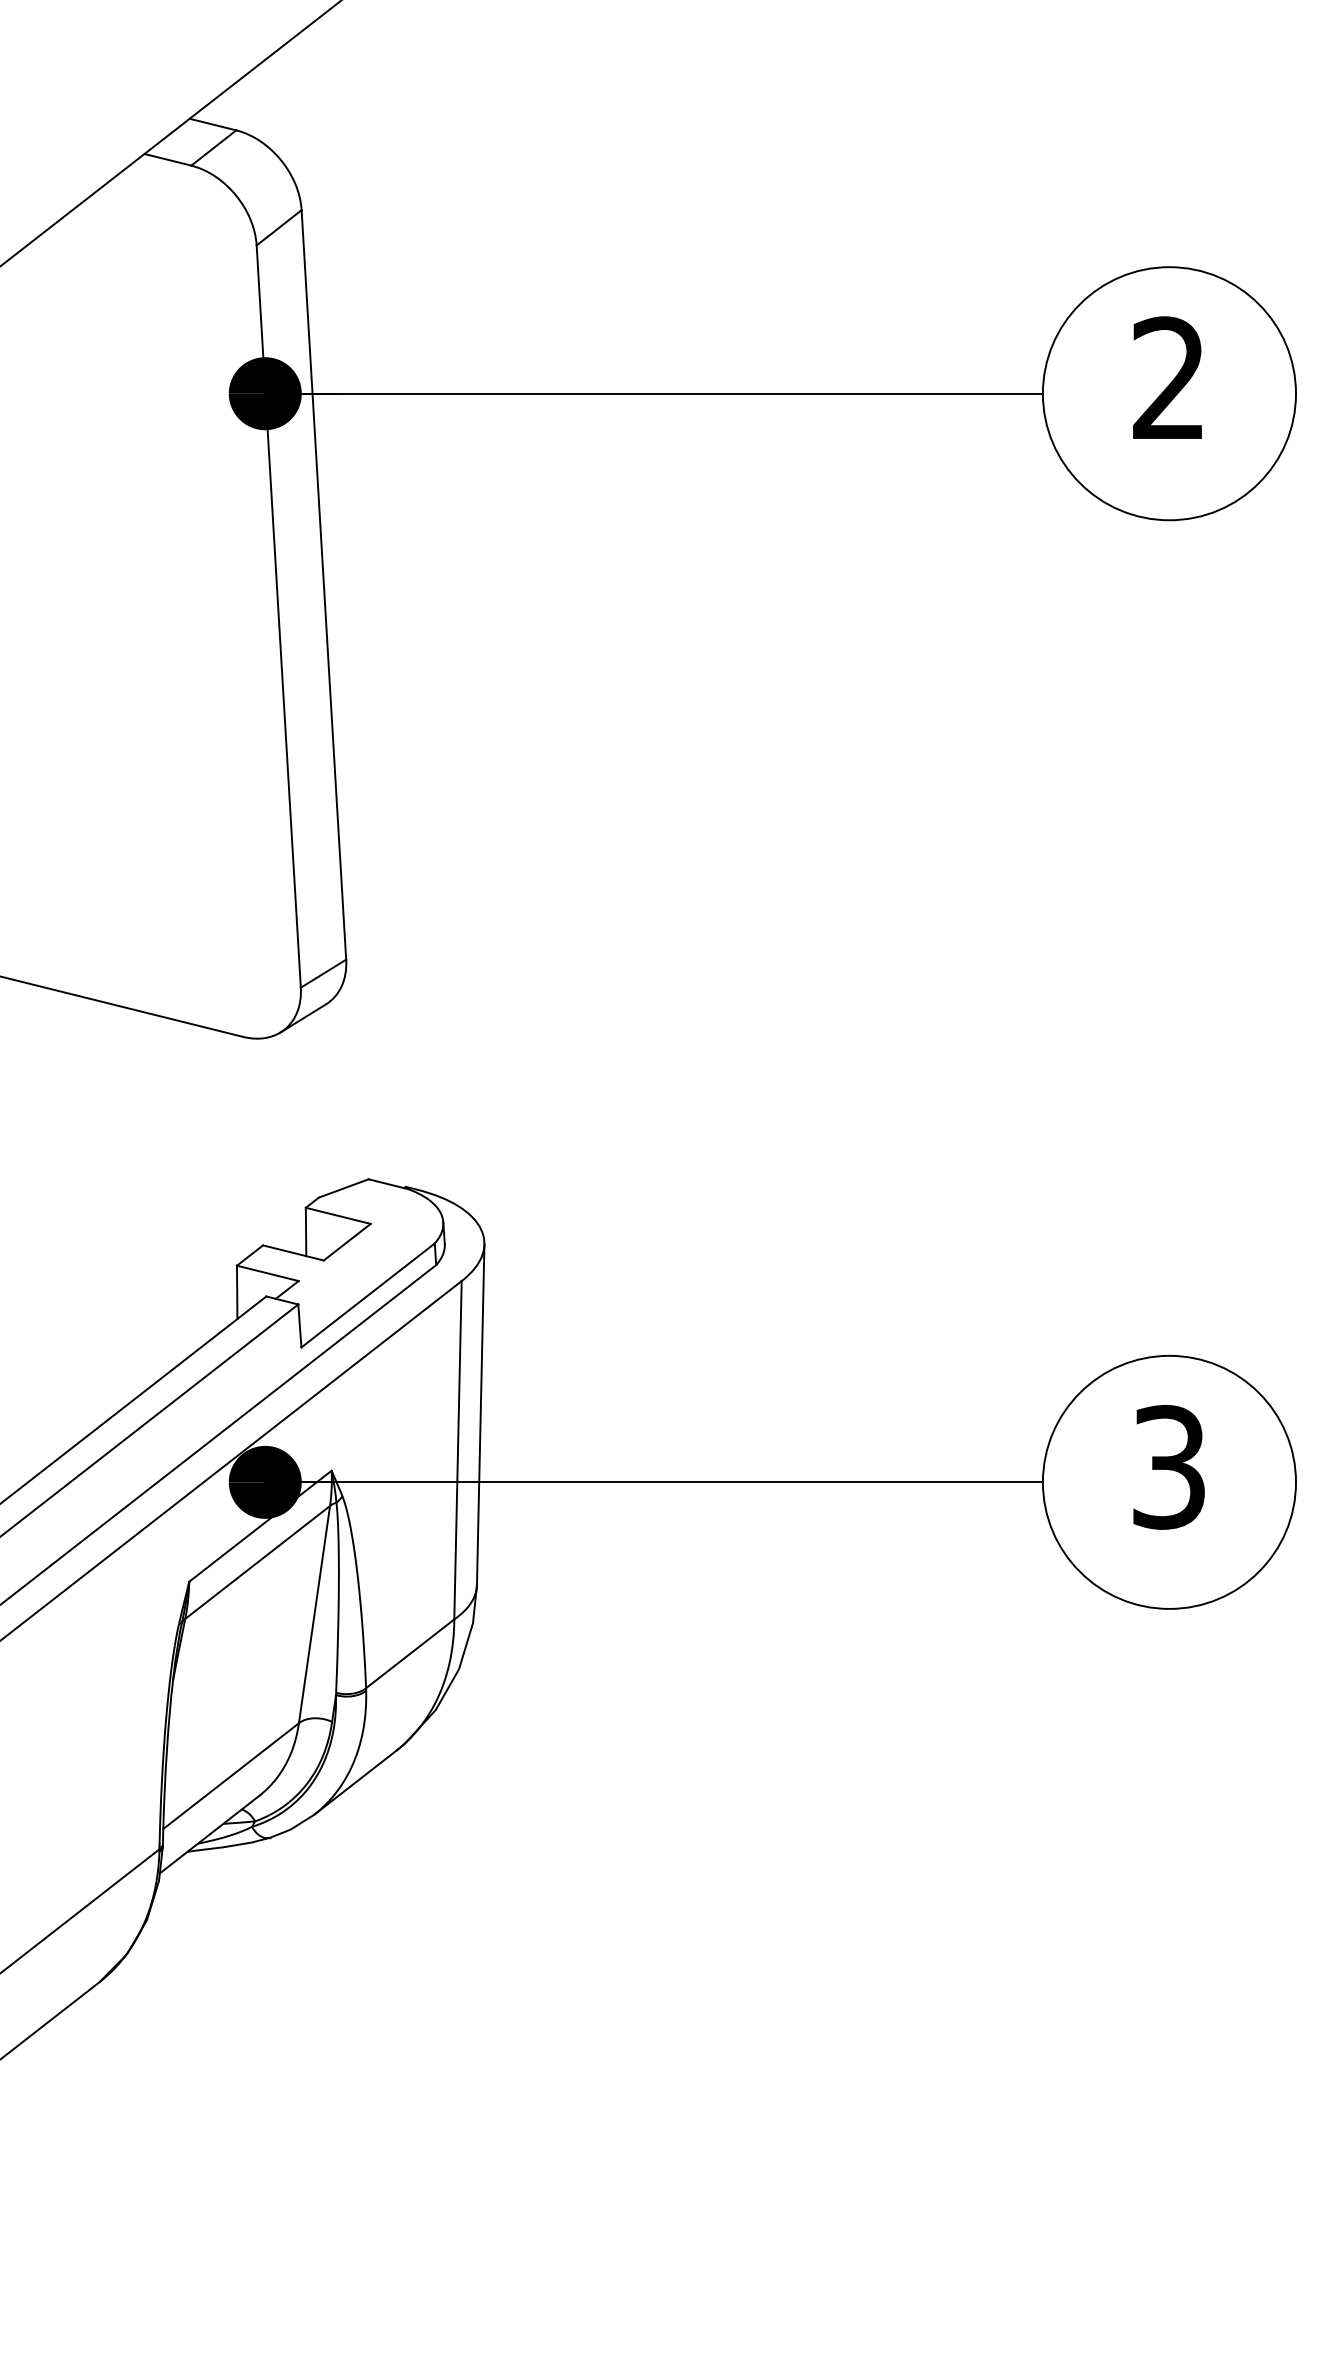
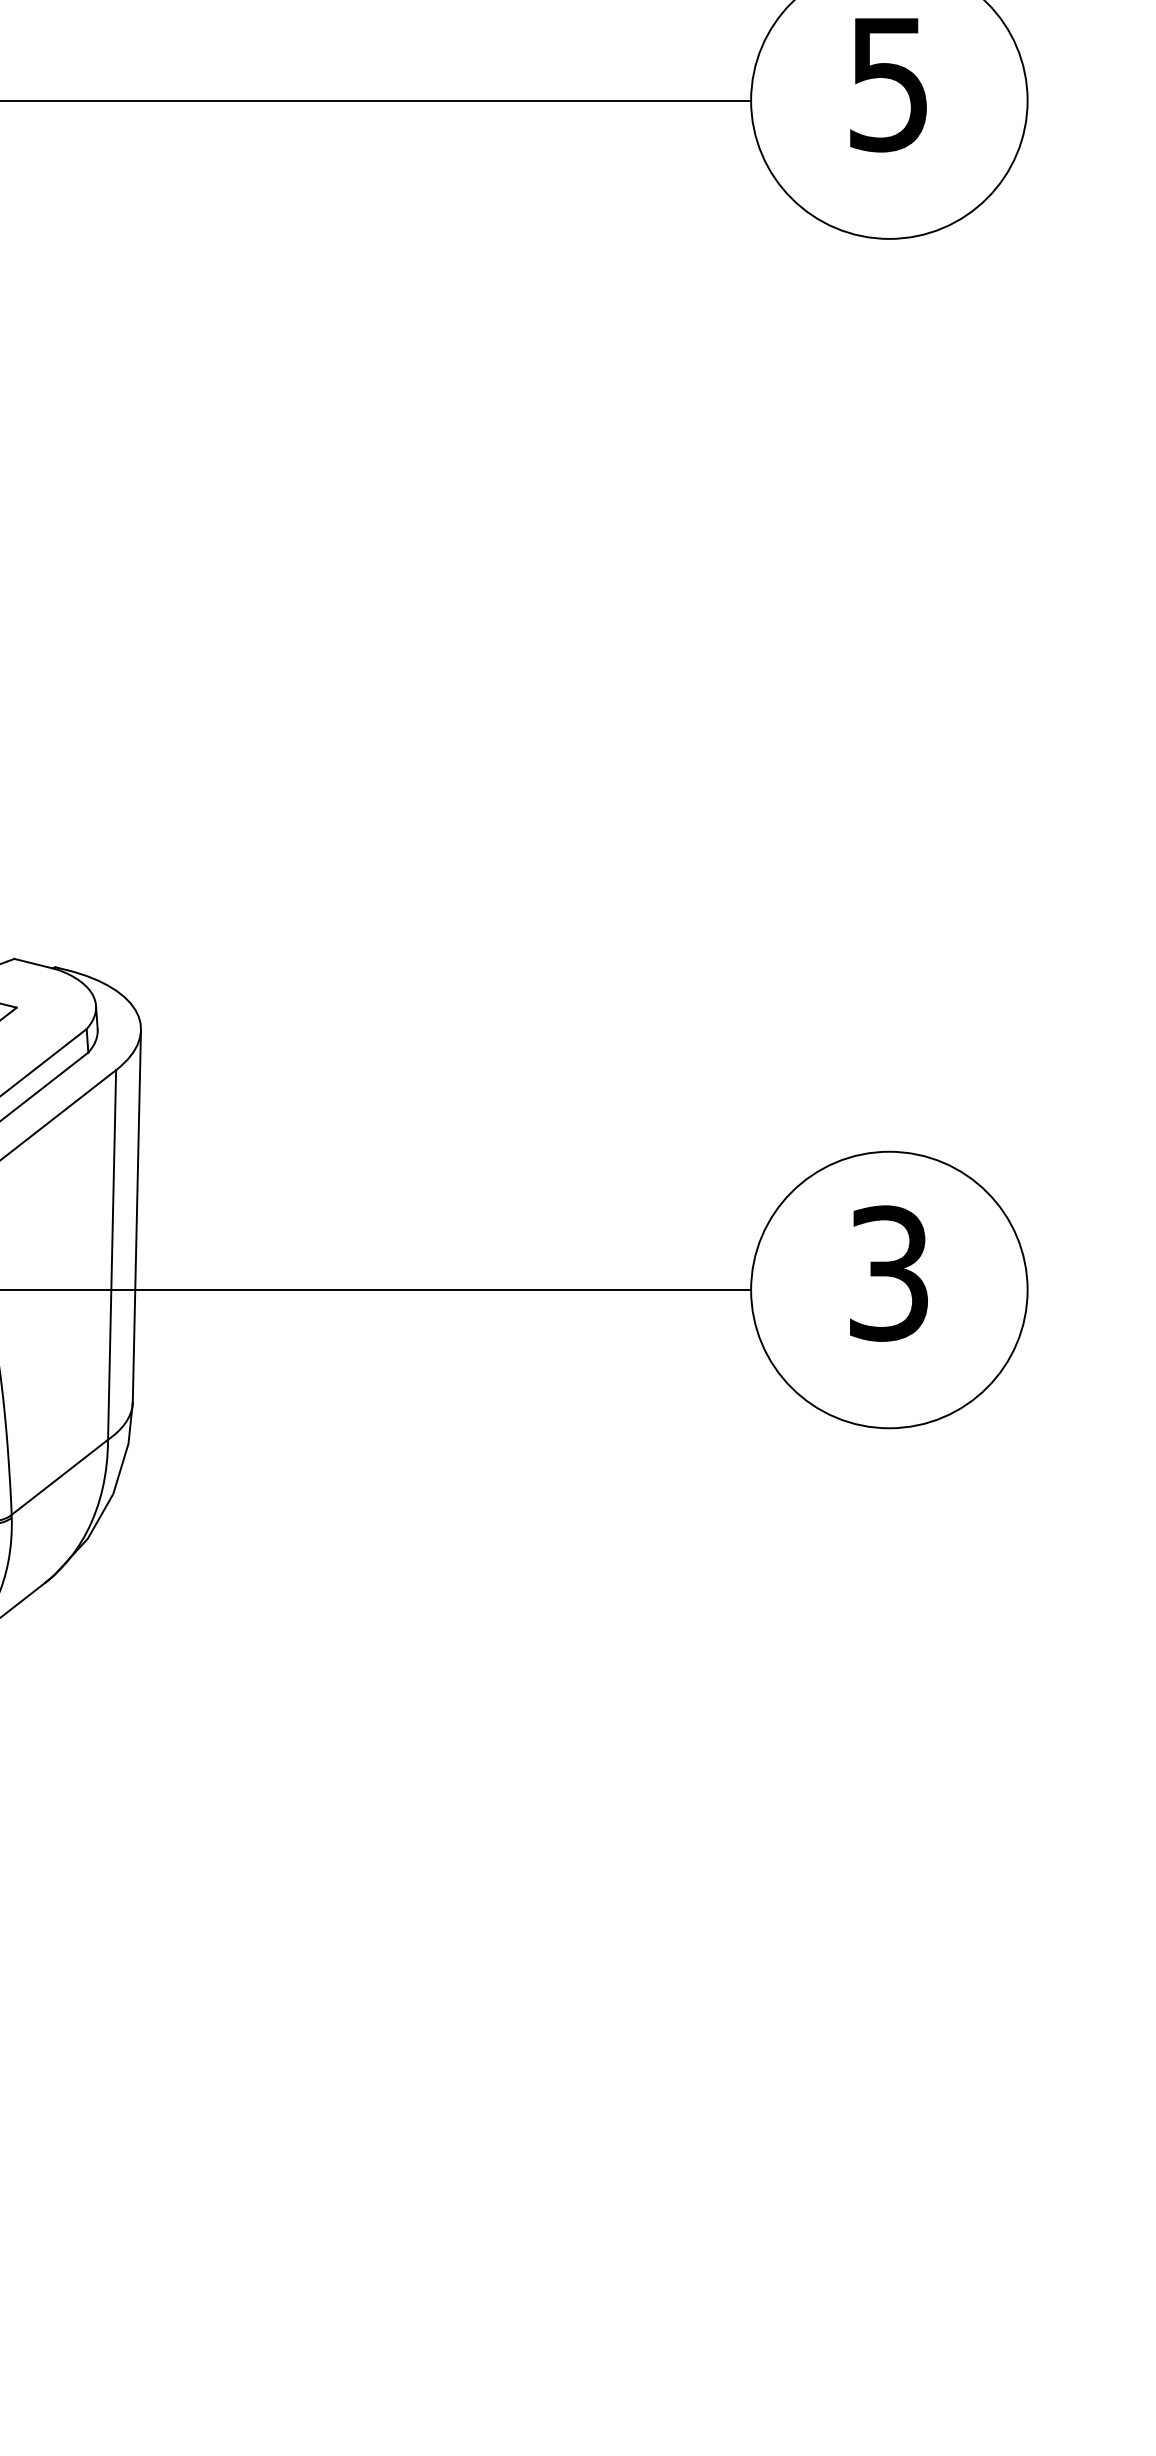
text: (1168, 378) -> (888, 84), 2 -> 5

